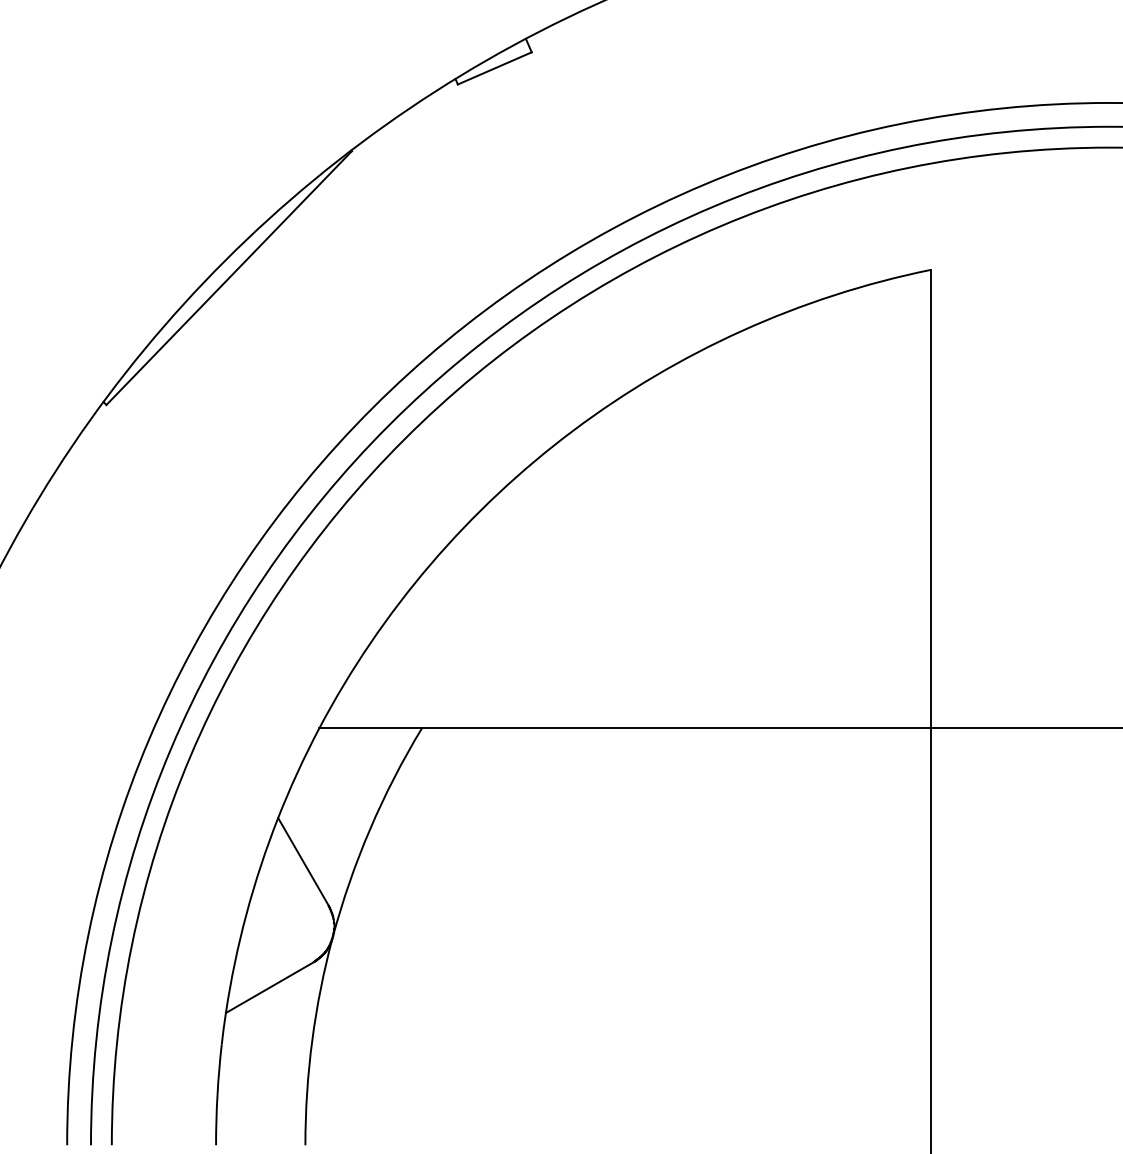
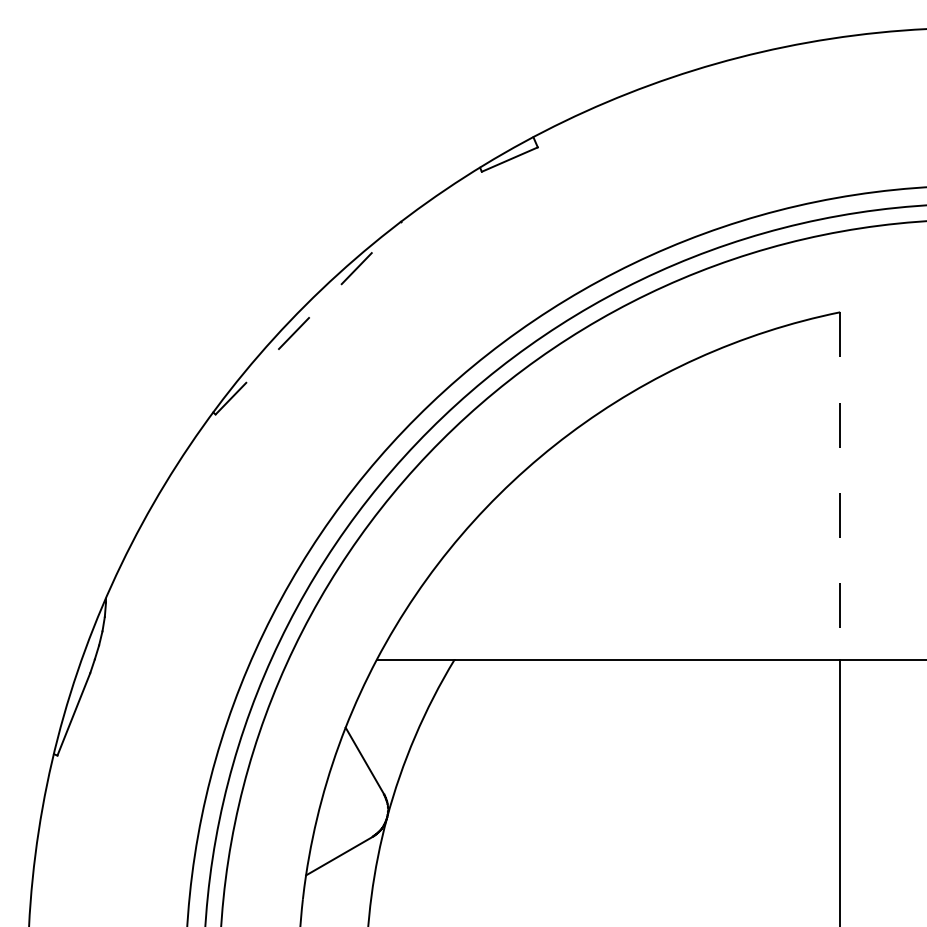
line: (229, 278) -> (308, 318), solid -> dashed
line: (931, 498) -> (840, 485), solid -> dashed

